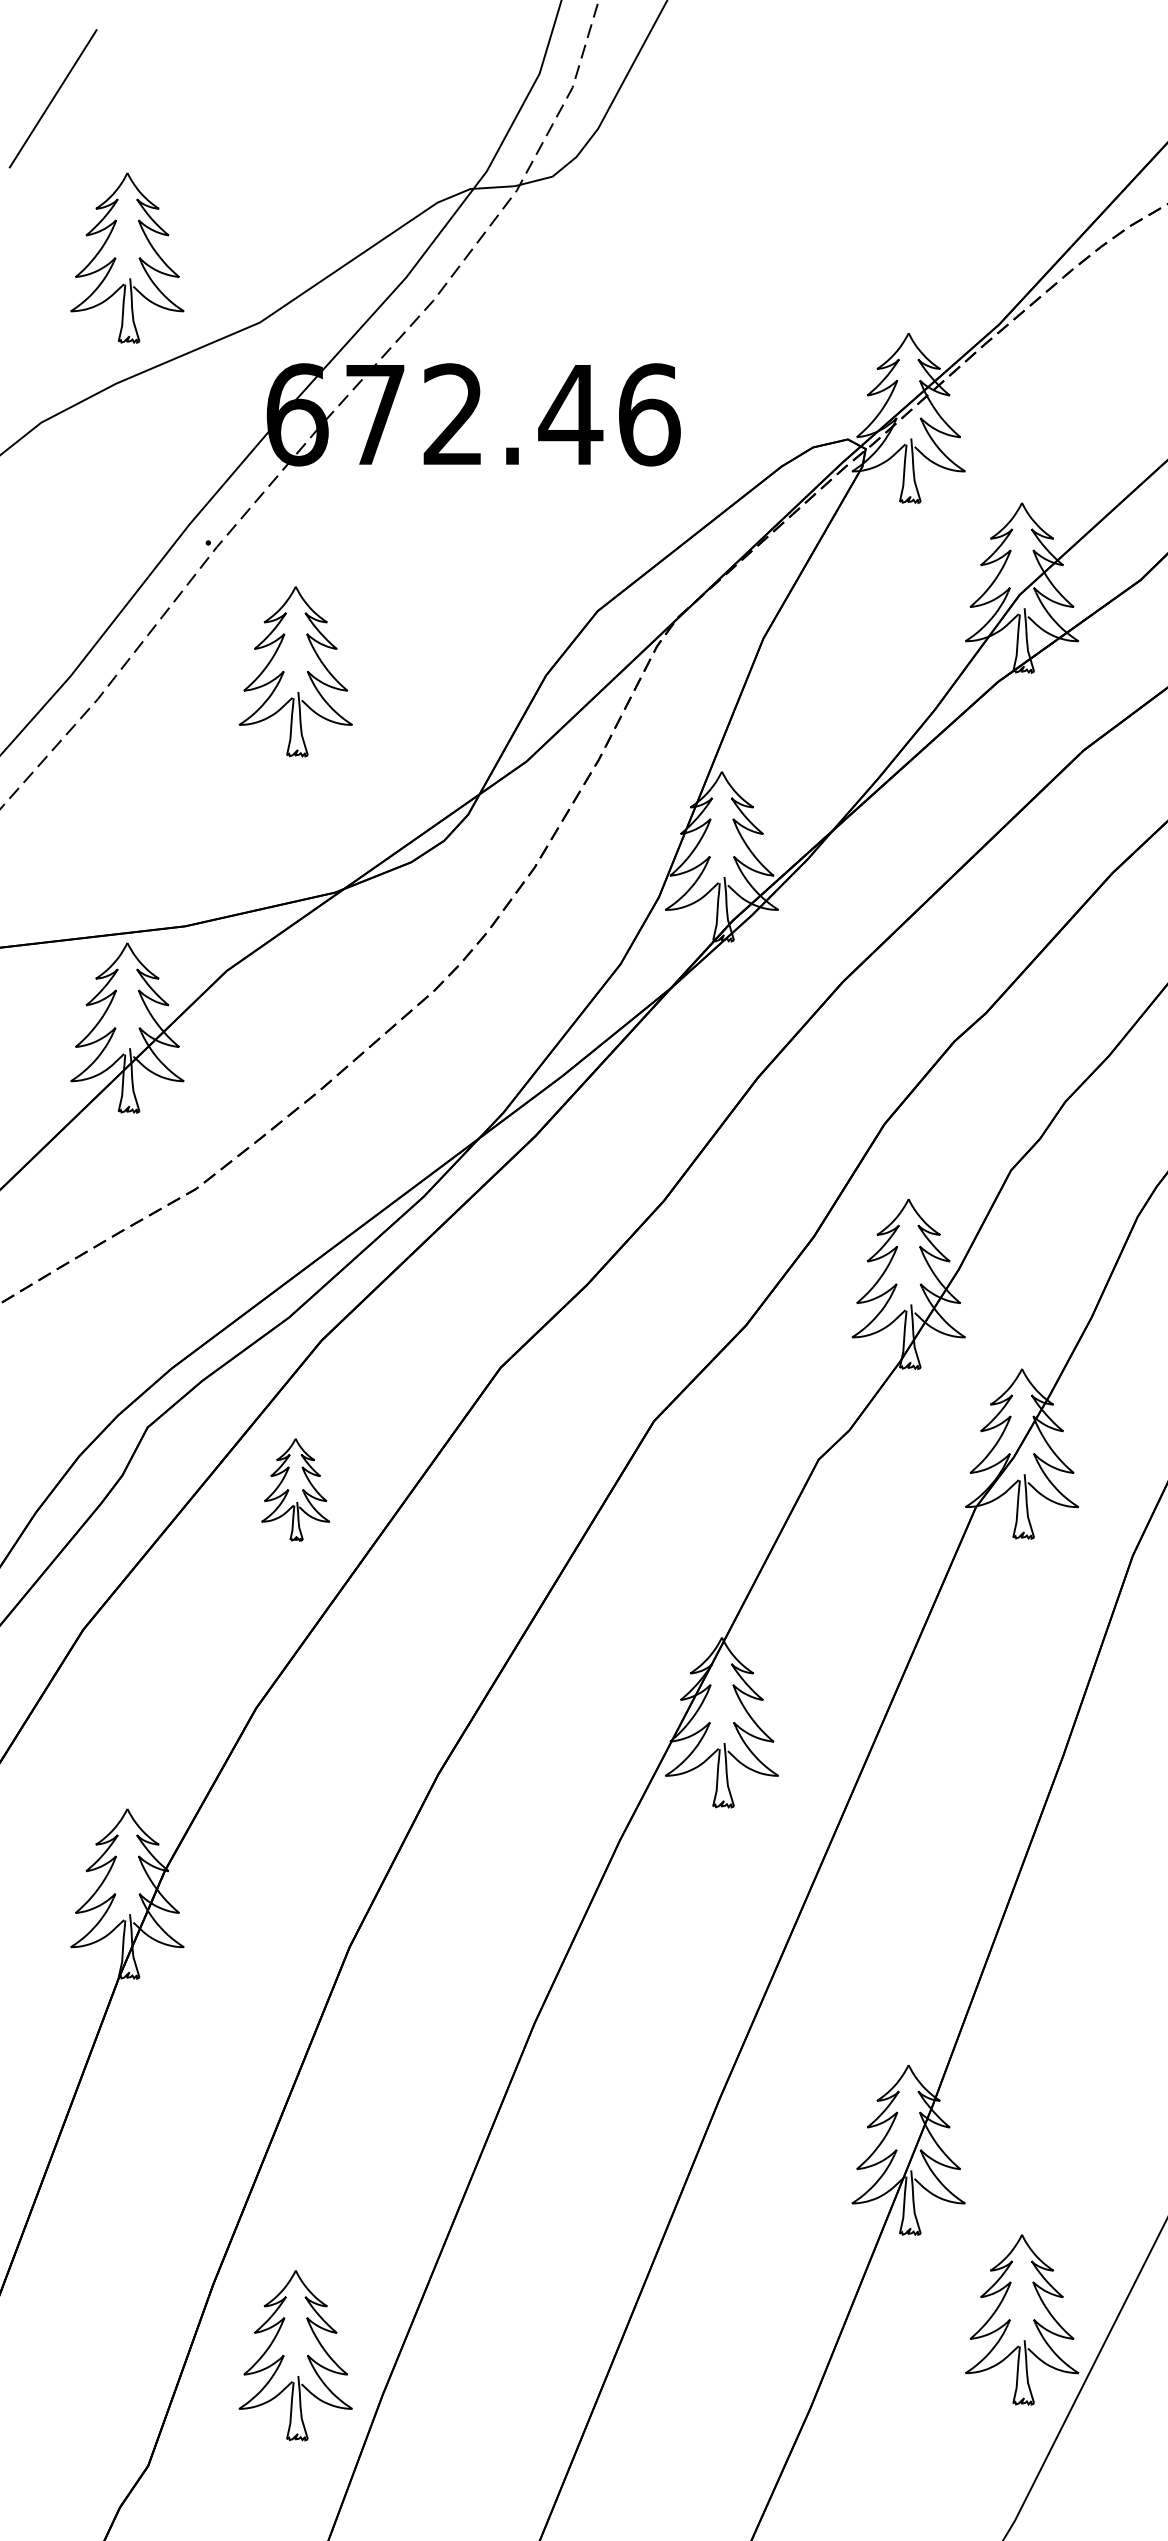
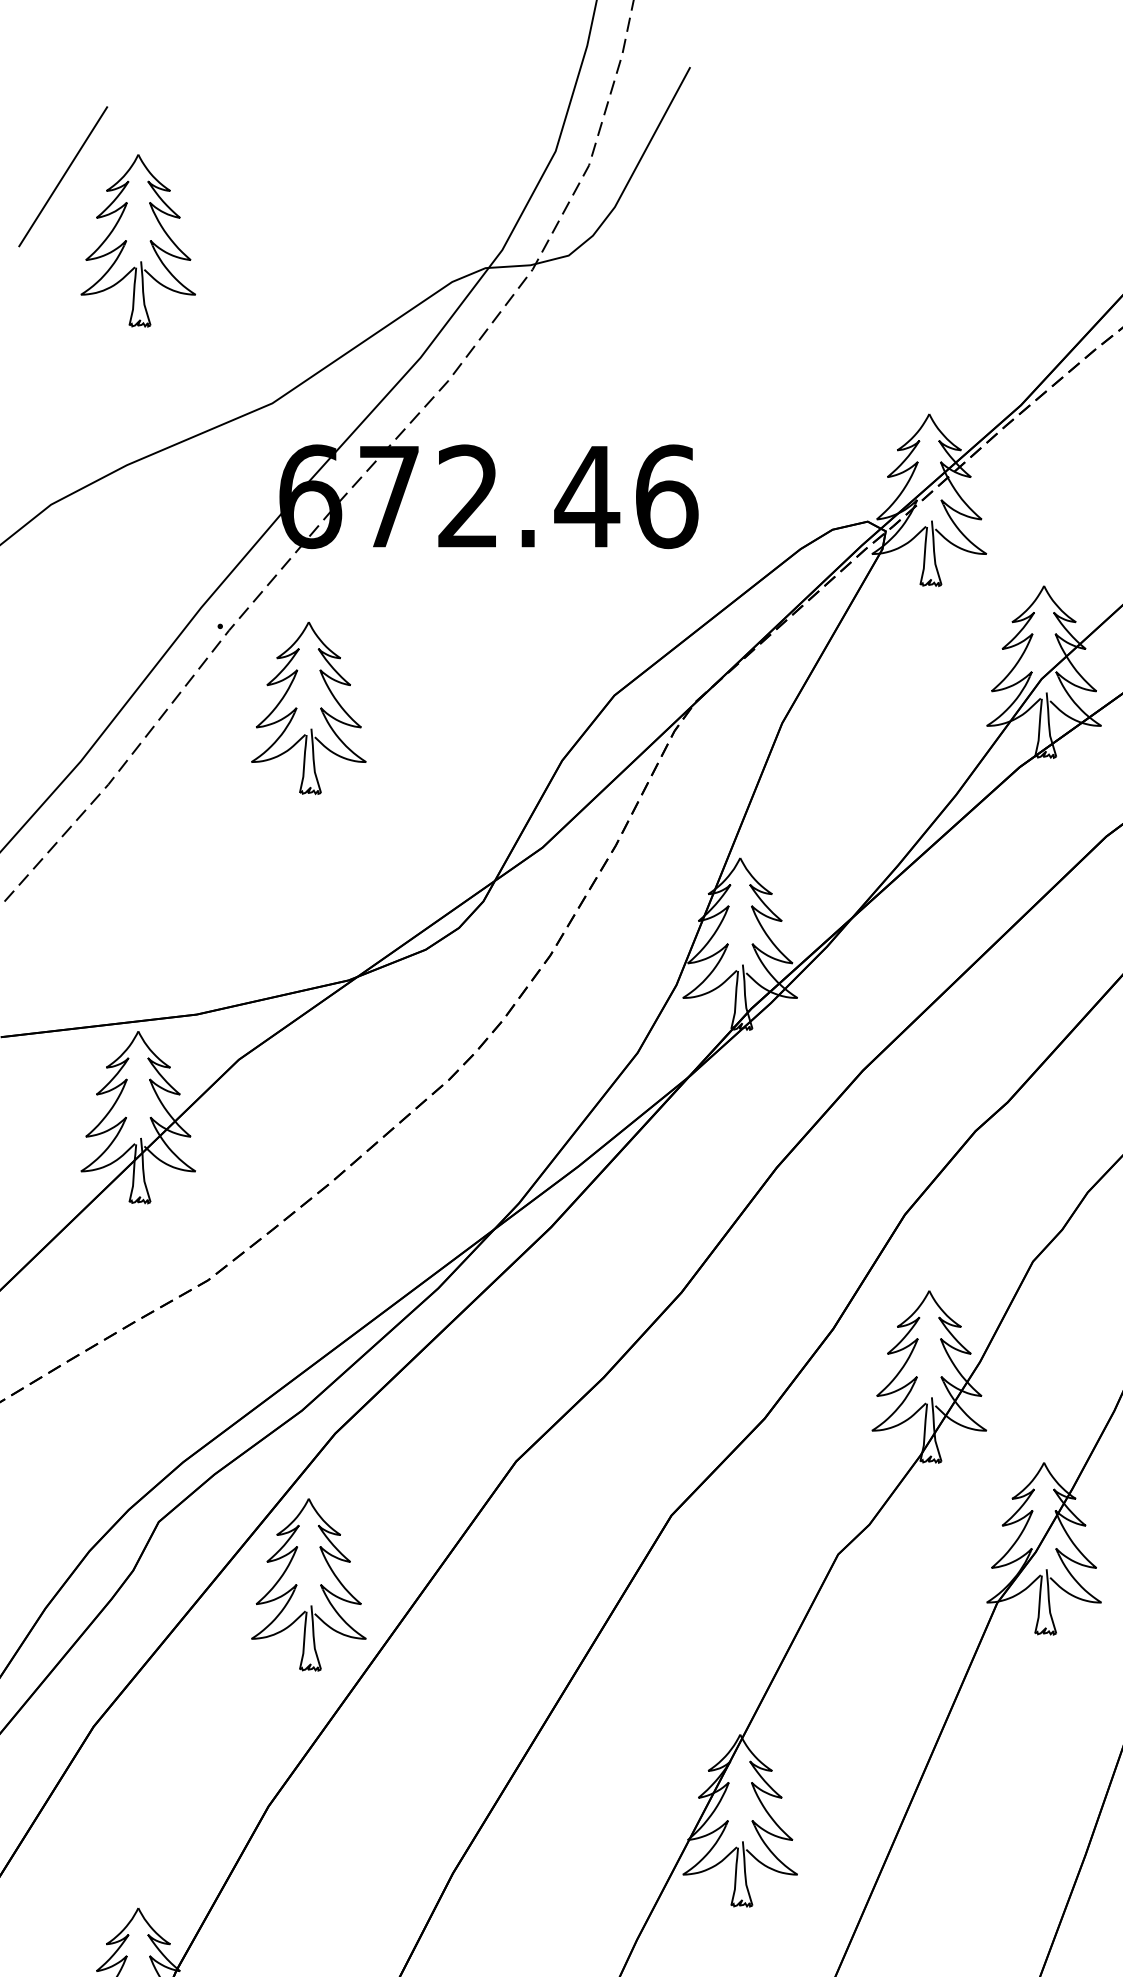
part: (116, 258) -> (127, 241), moved
part: (295, 671) -> (308, 707), moved
part: (295, 1489) -> (308, 1584), size x1.67

